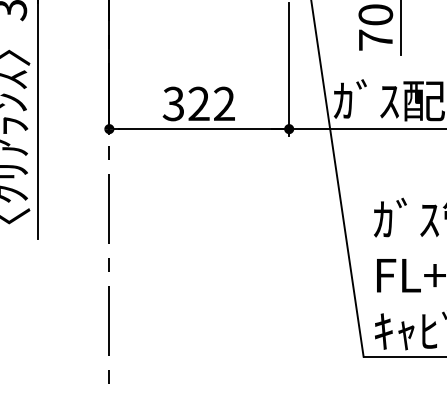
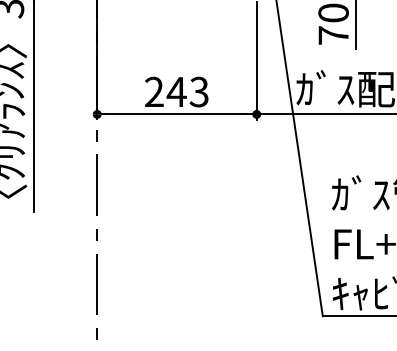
text: (198, 103) -> (176, 91), 322 -> 243

